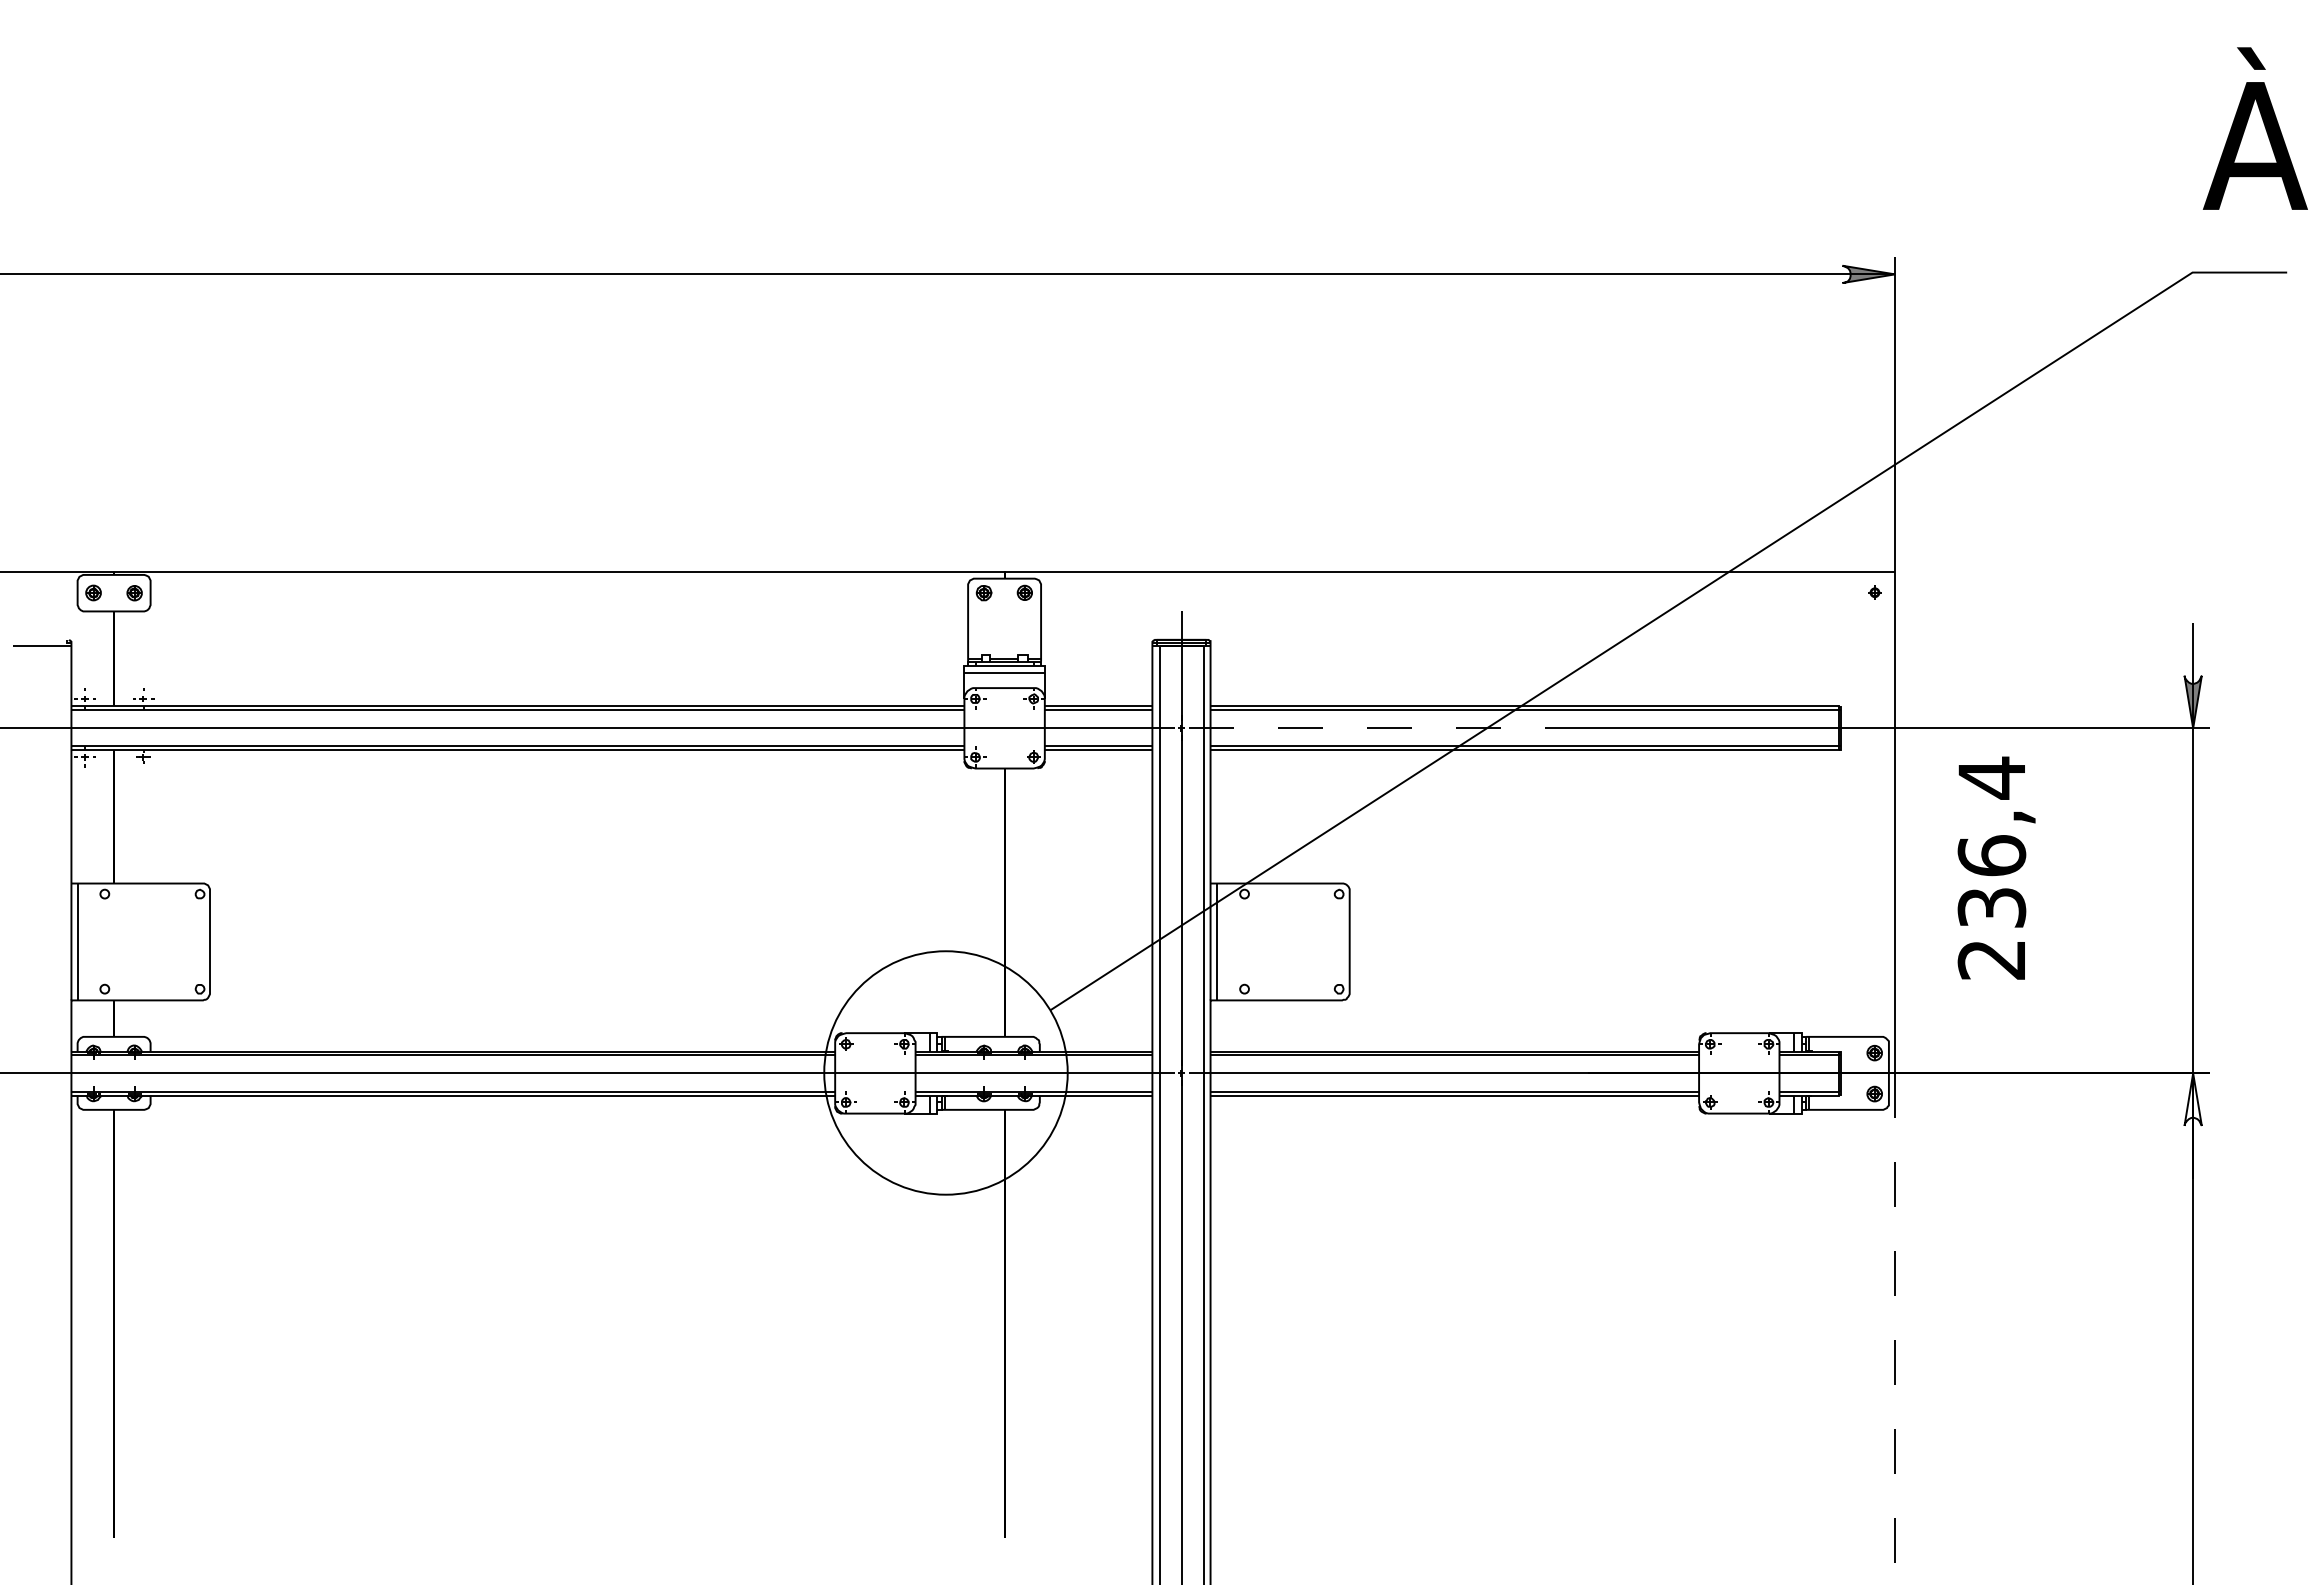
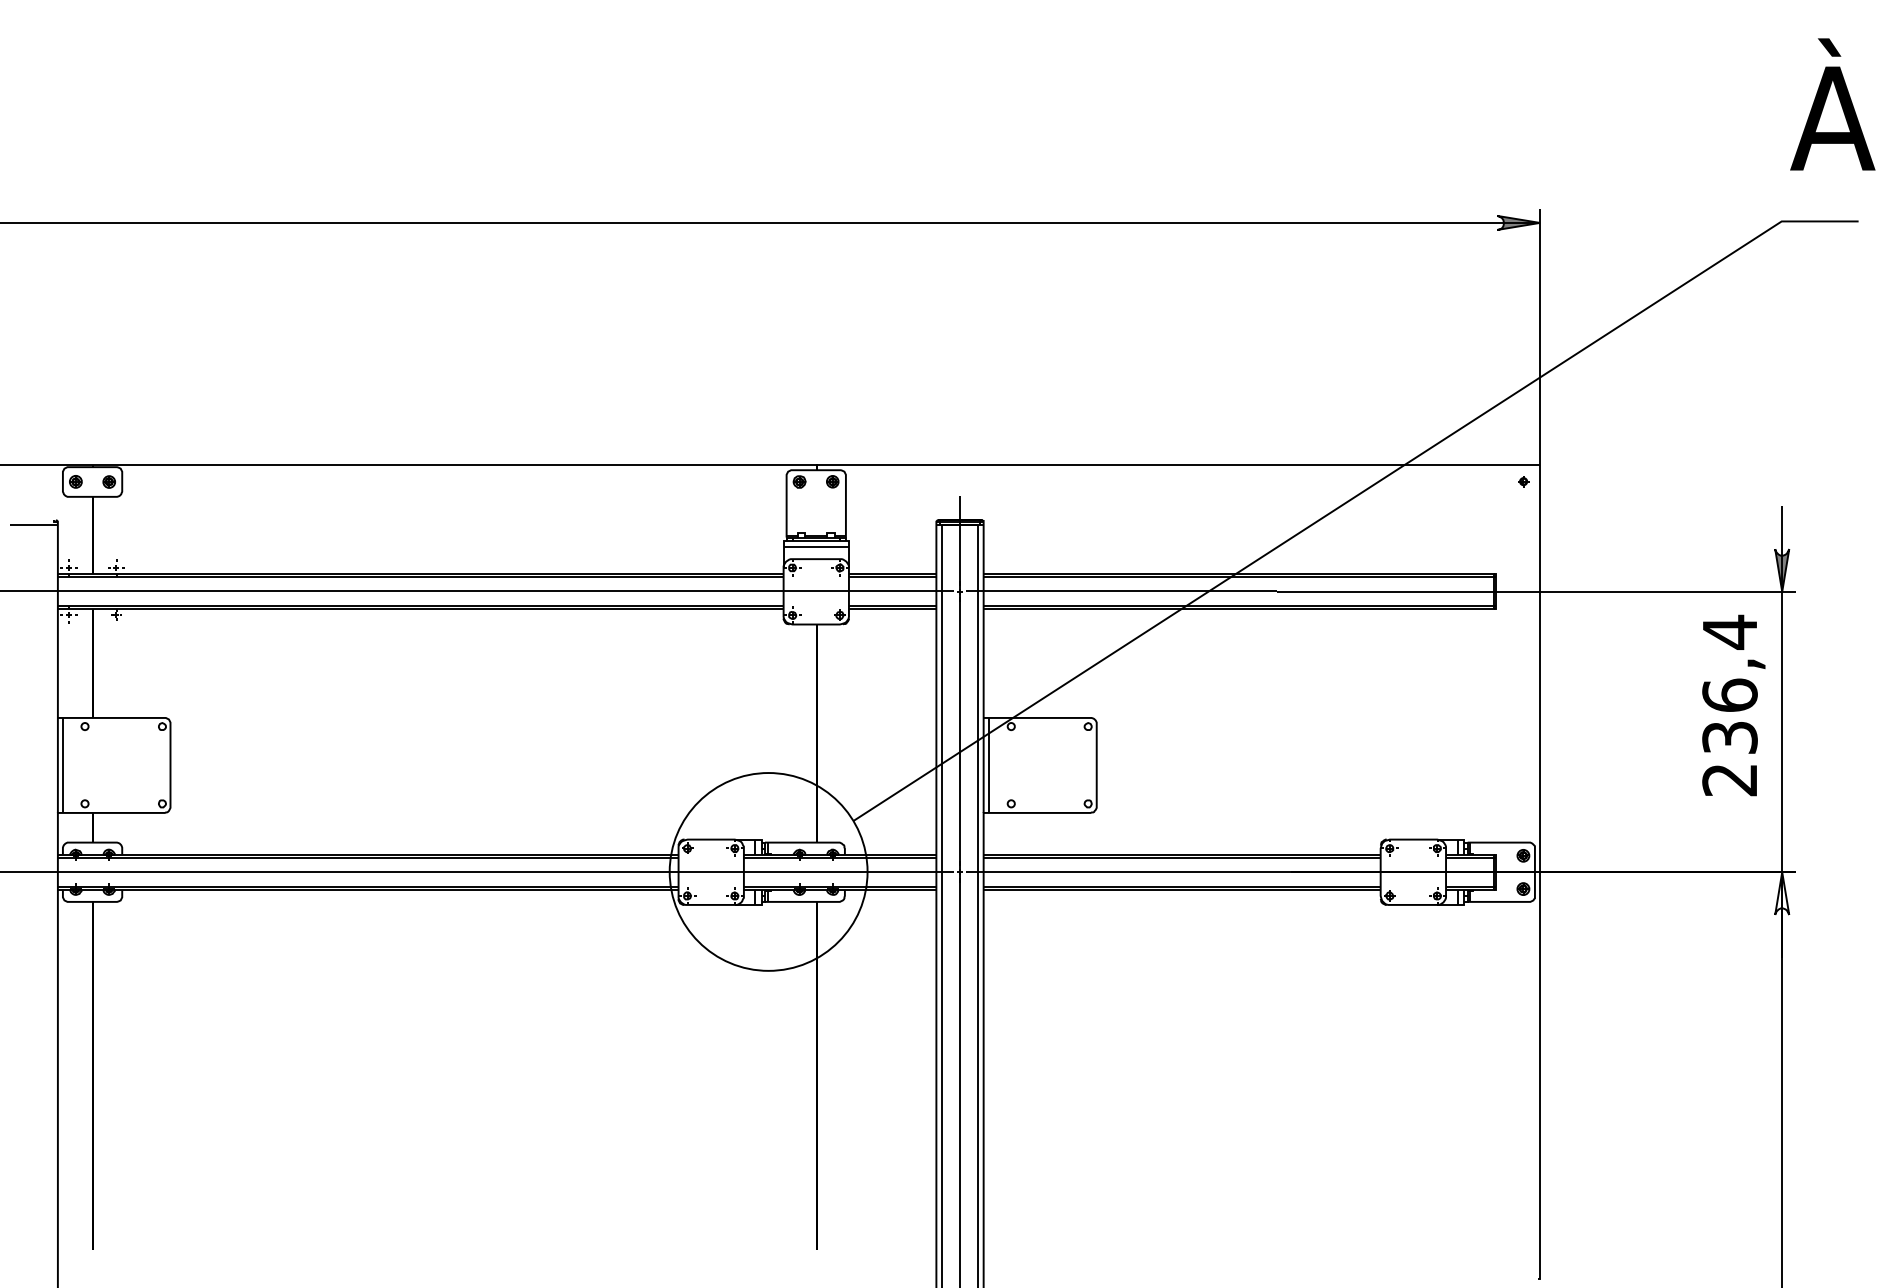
line: (1381, 727) -> (1122, 591), dashed -> solid
text: (1996, 867) -> (1733, 704), moved
line: (1895, 1326) -> (1540, 1077), dashed -> solid

